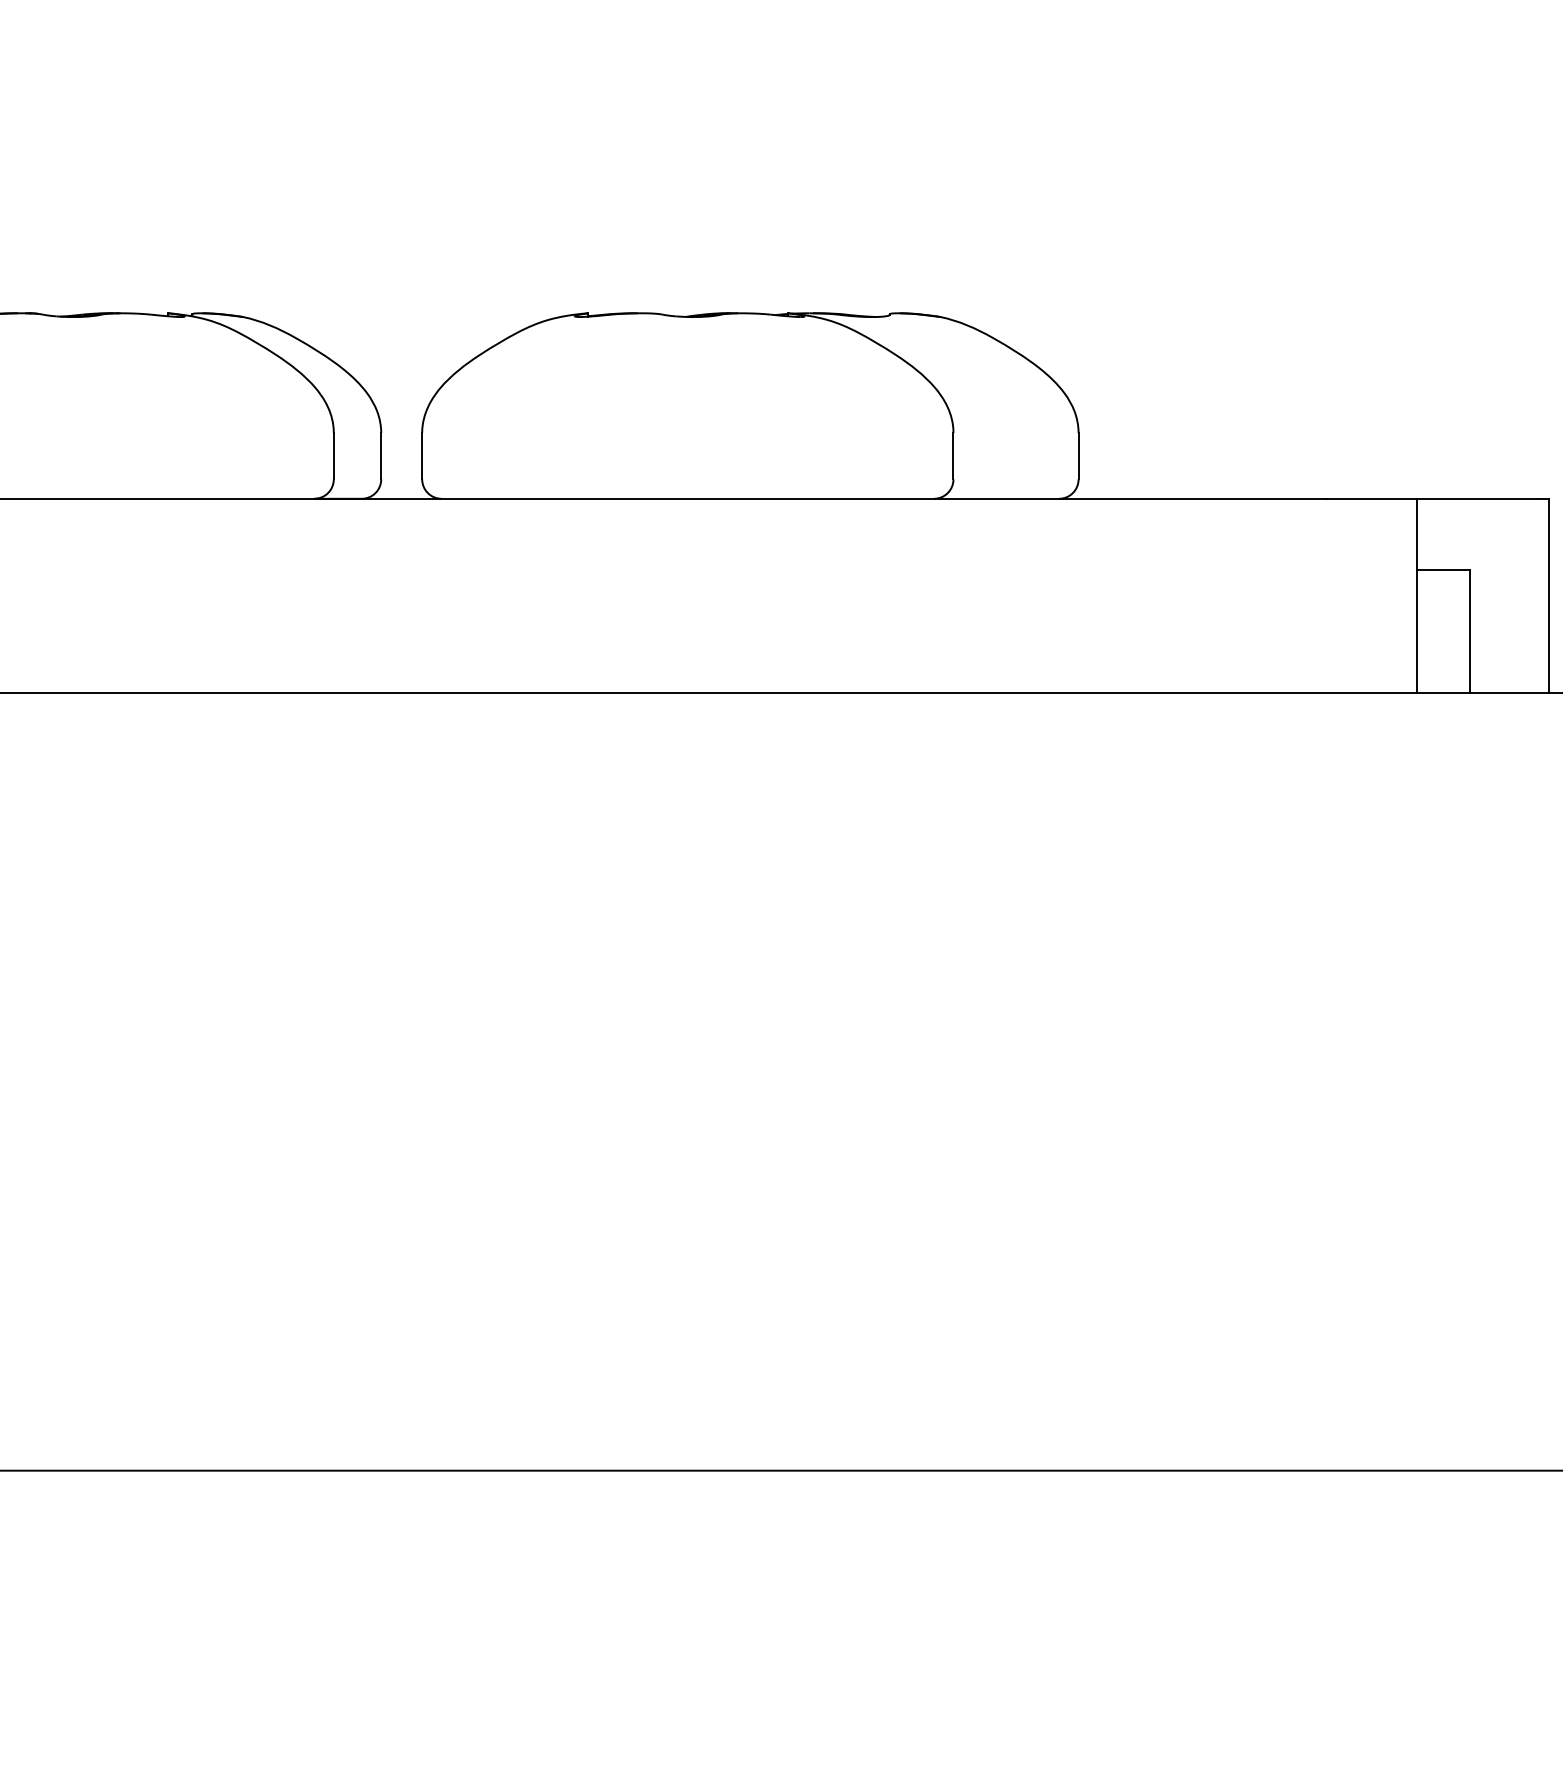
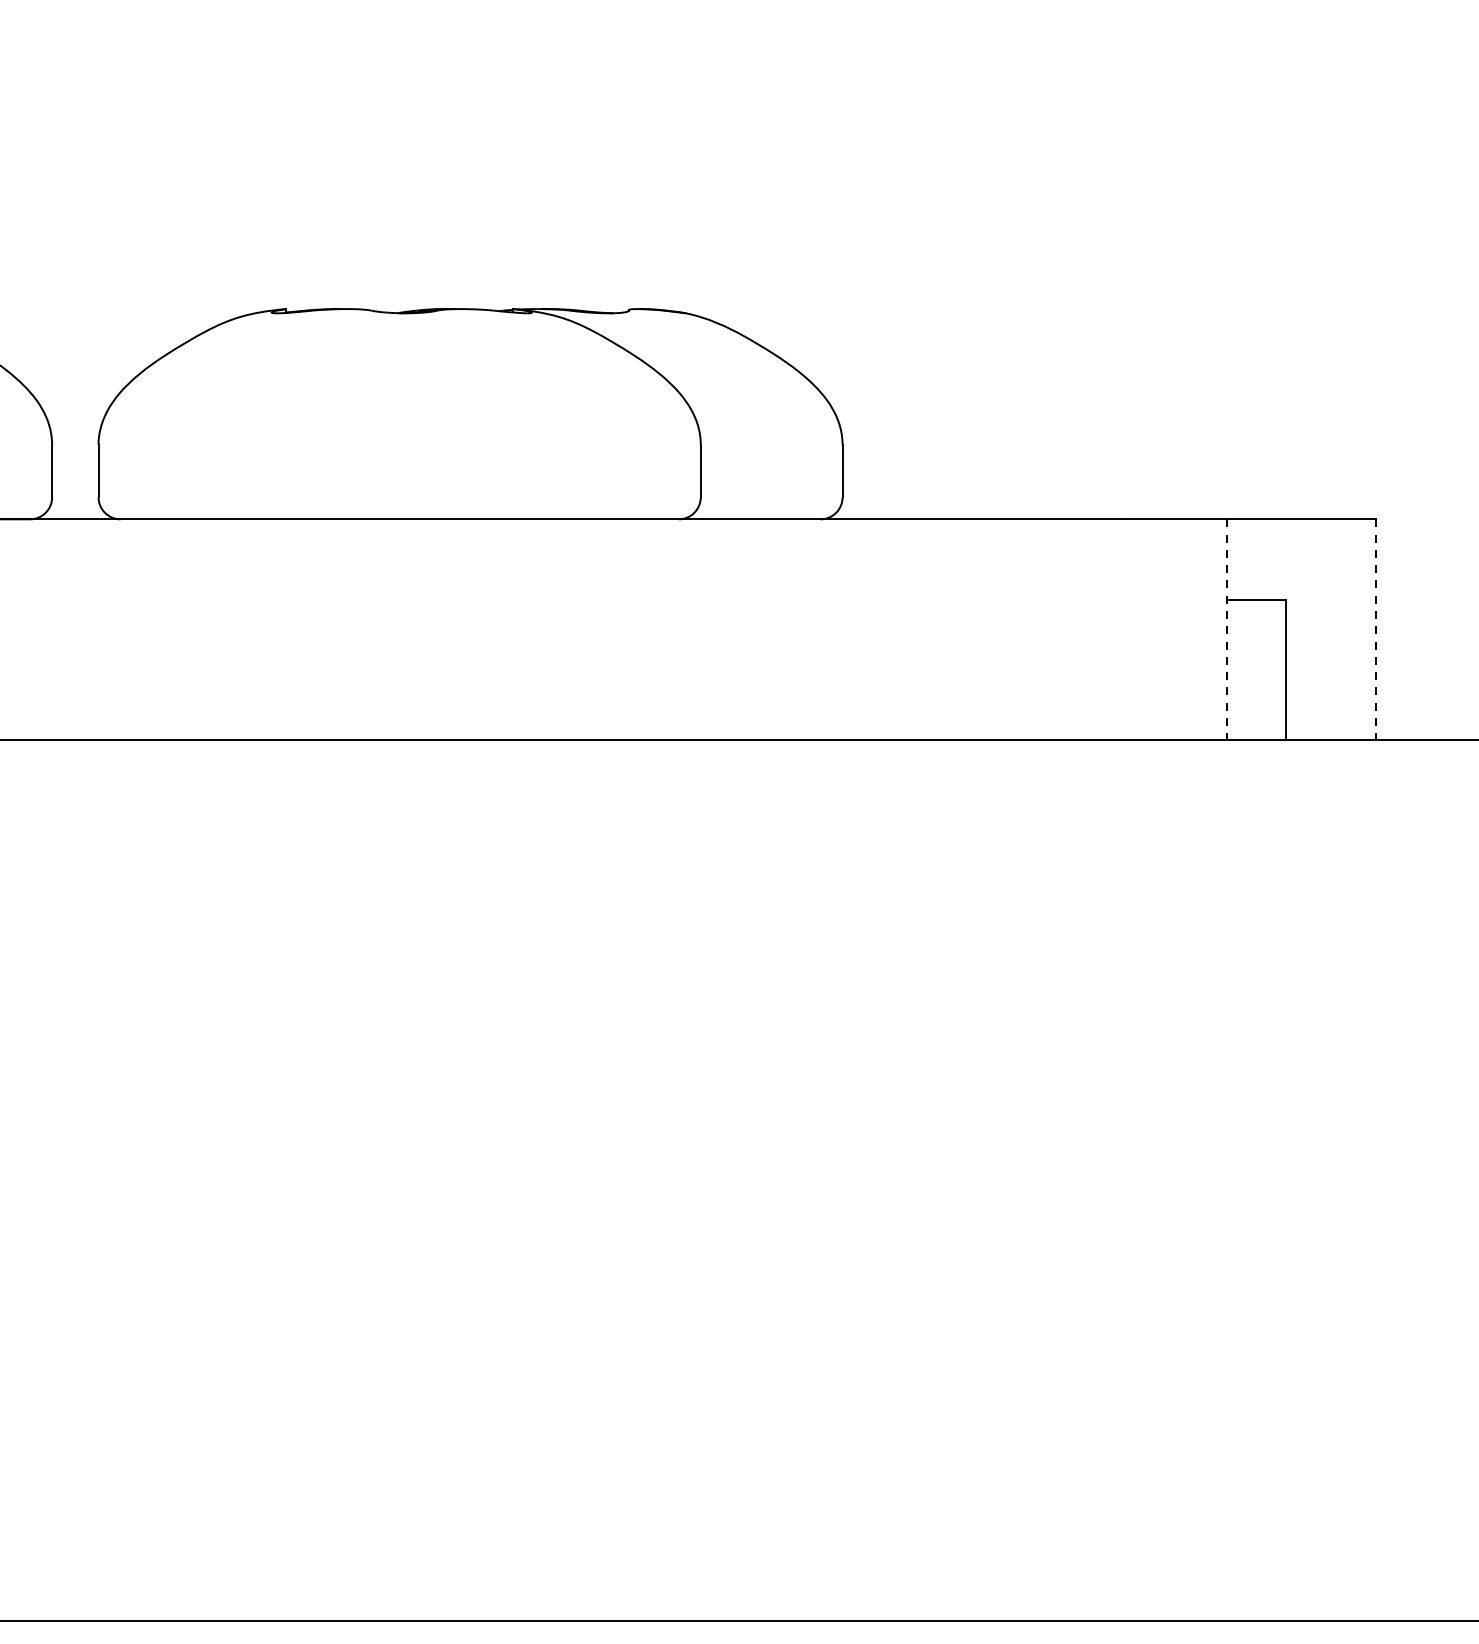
line: (1417, 596) -> (1226, 630), solid -> dashed
line: (1549, 596) -> (1376, 630), solid -> dashed

